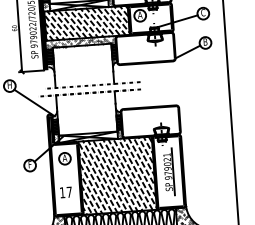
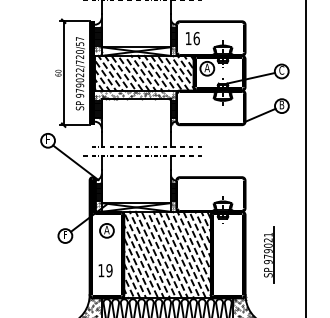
part: (169, 171) -> (269, 254), moved
text: (69, 192) -> (109, 270), 17 -> 19

